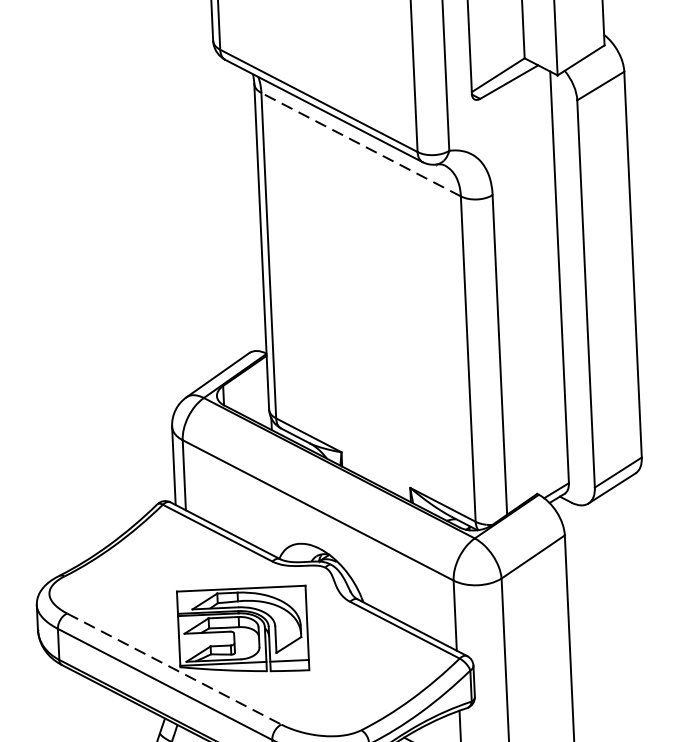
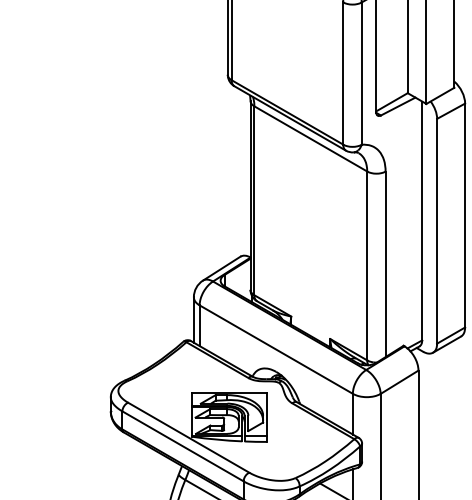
line: (360, 144) -> (310, 138), dashed -> solid
line: (173, 668) -> (188, 437), dashed -> solid

